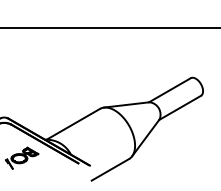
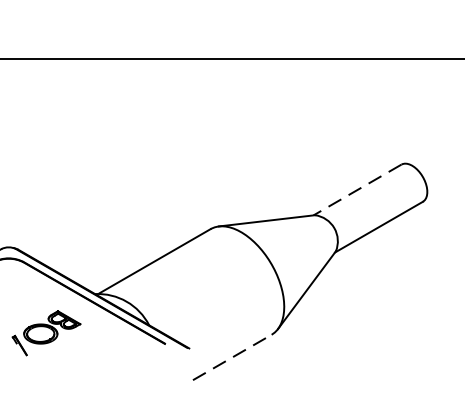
line: (169, 90) -> (356, 190), solid -> dashed
line: (110, 169) -> (232, 356), solid -> dashed

